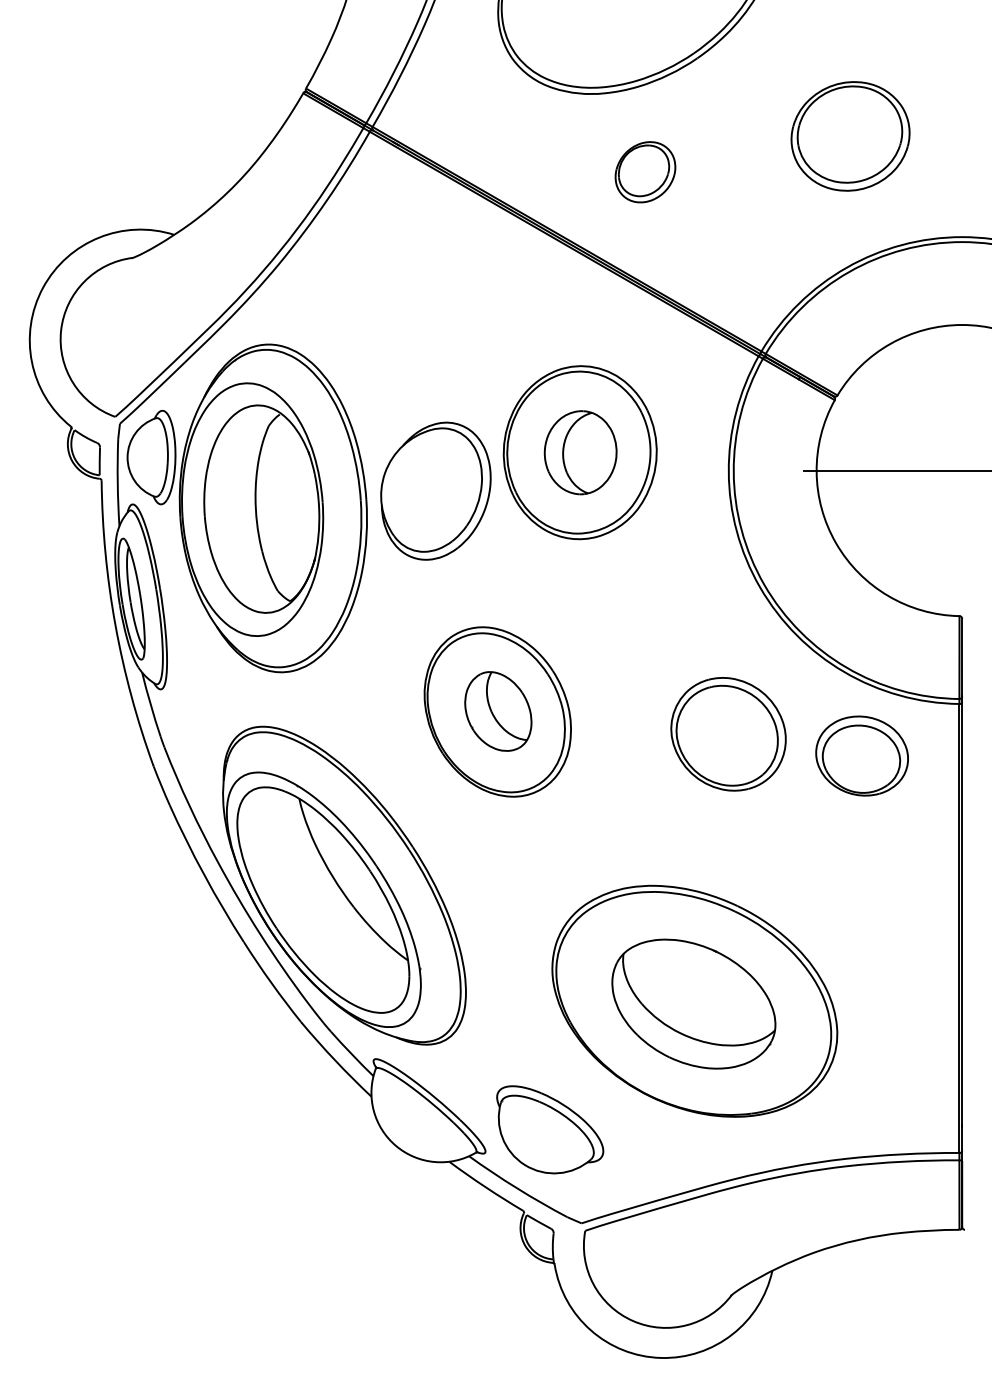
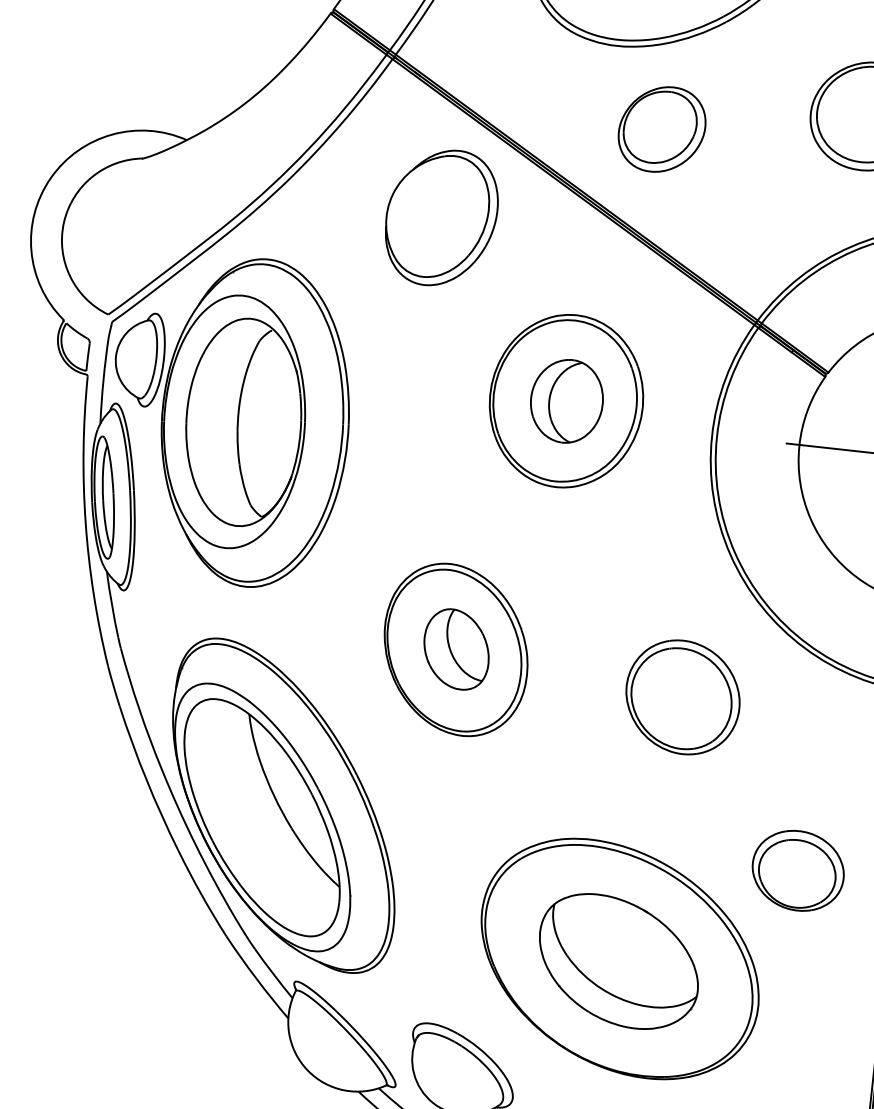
part: (645, 172) -> (662, 129), size x1.43
part: (435, 490) -> (441, 217), moved
part: (861, 755) -> (797, 870), moved

